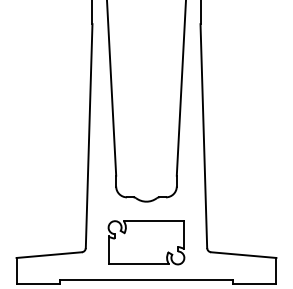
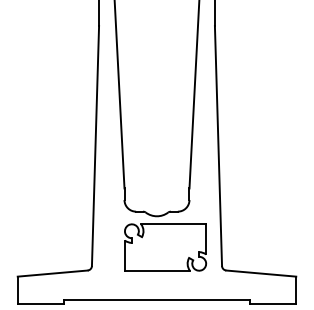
part: (146, 242) -> (165, 247), moved

